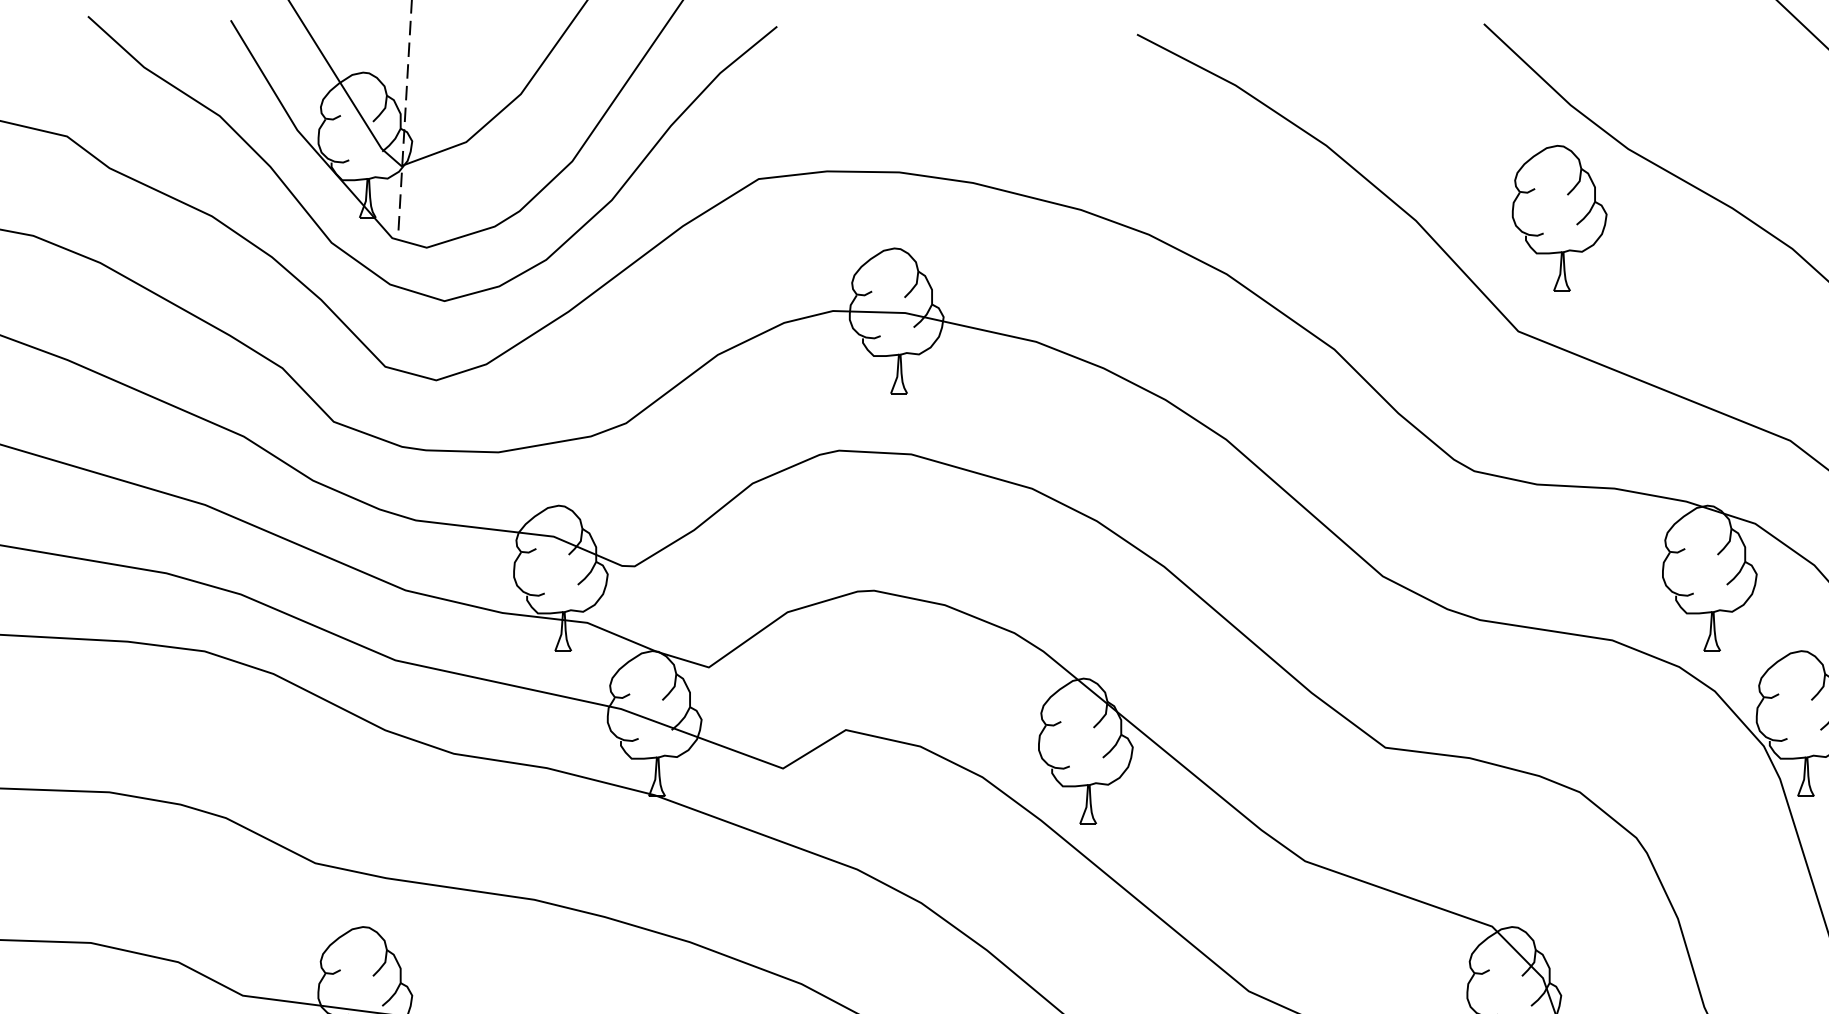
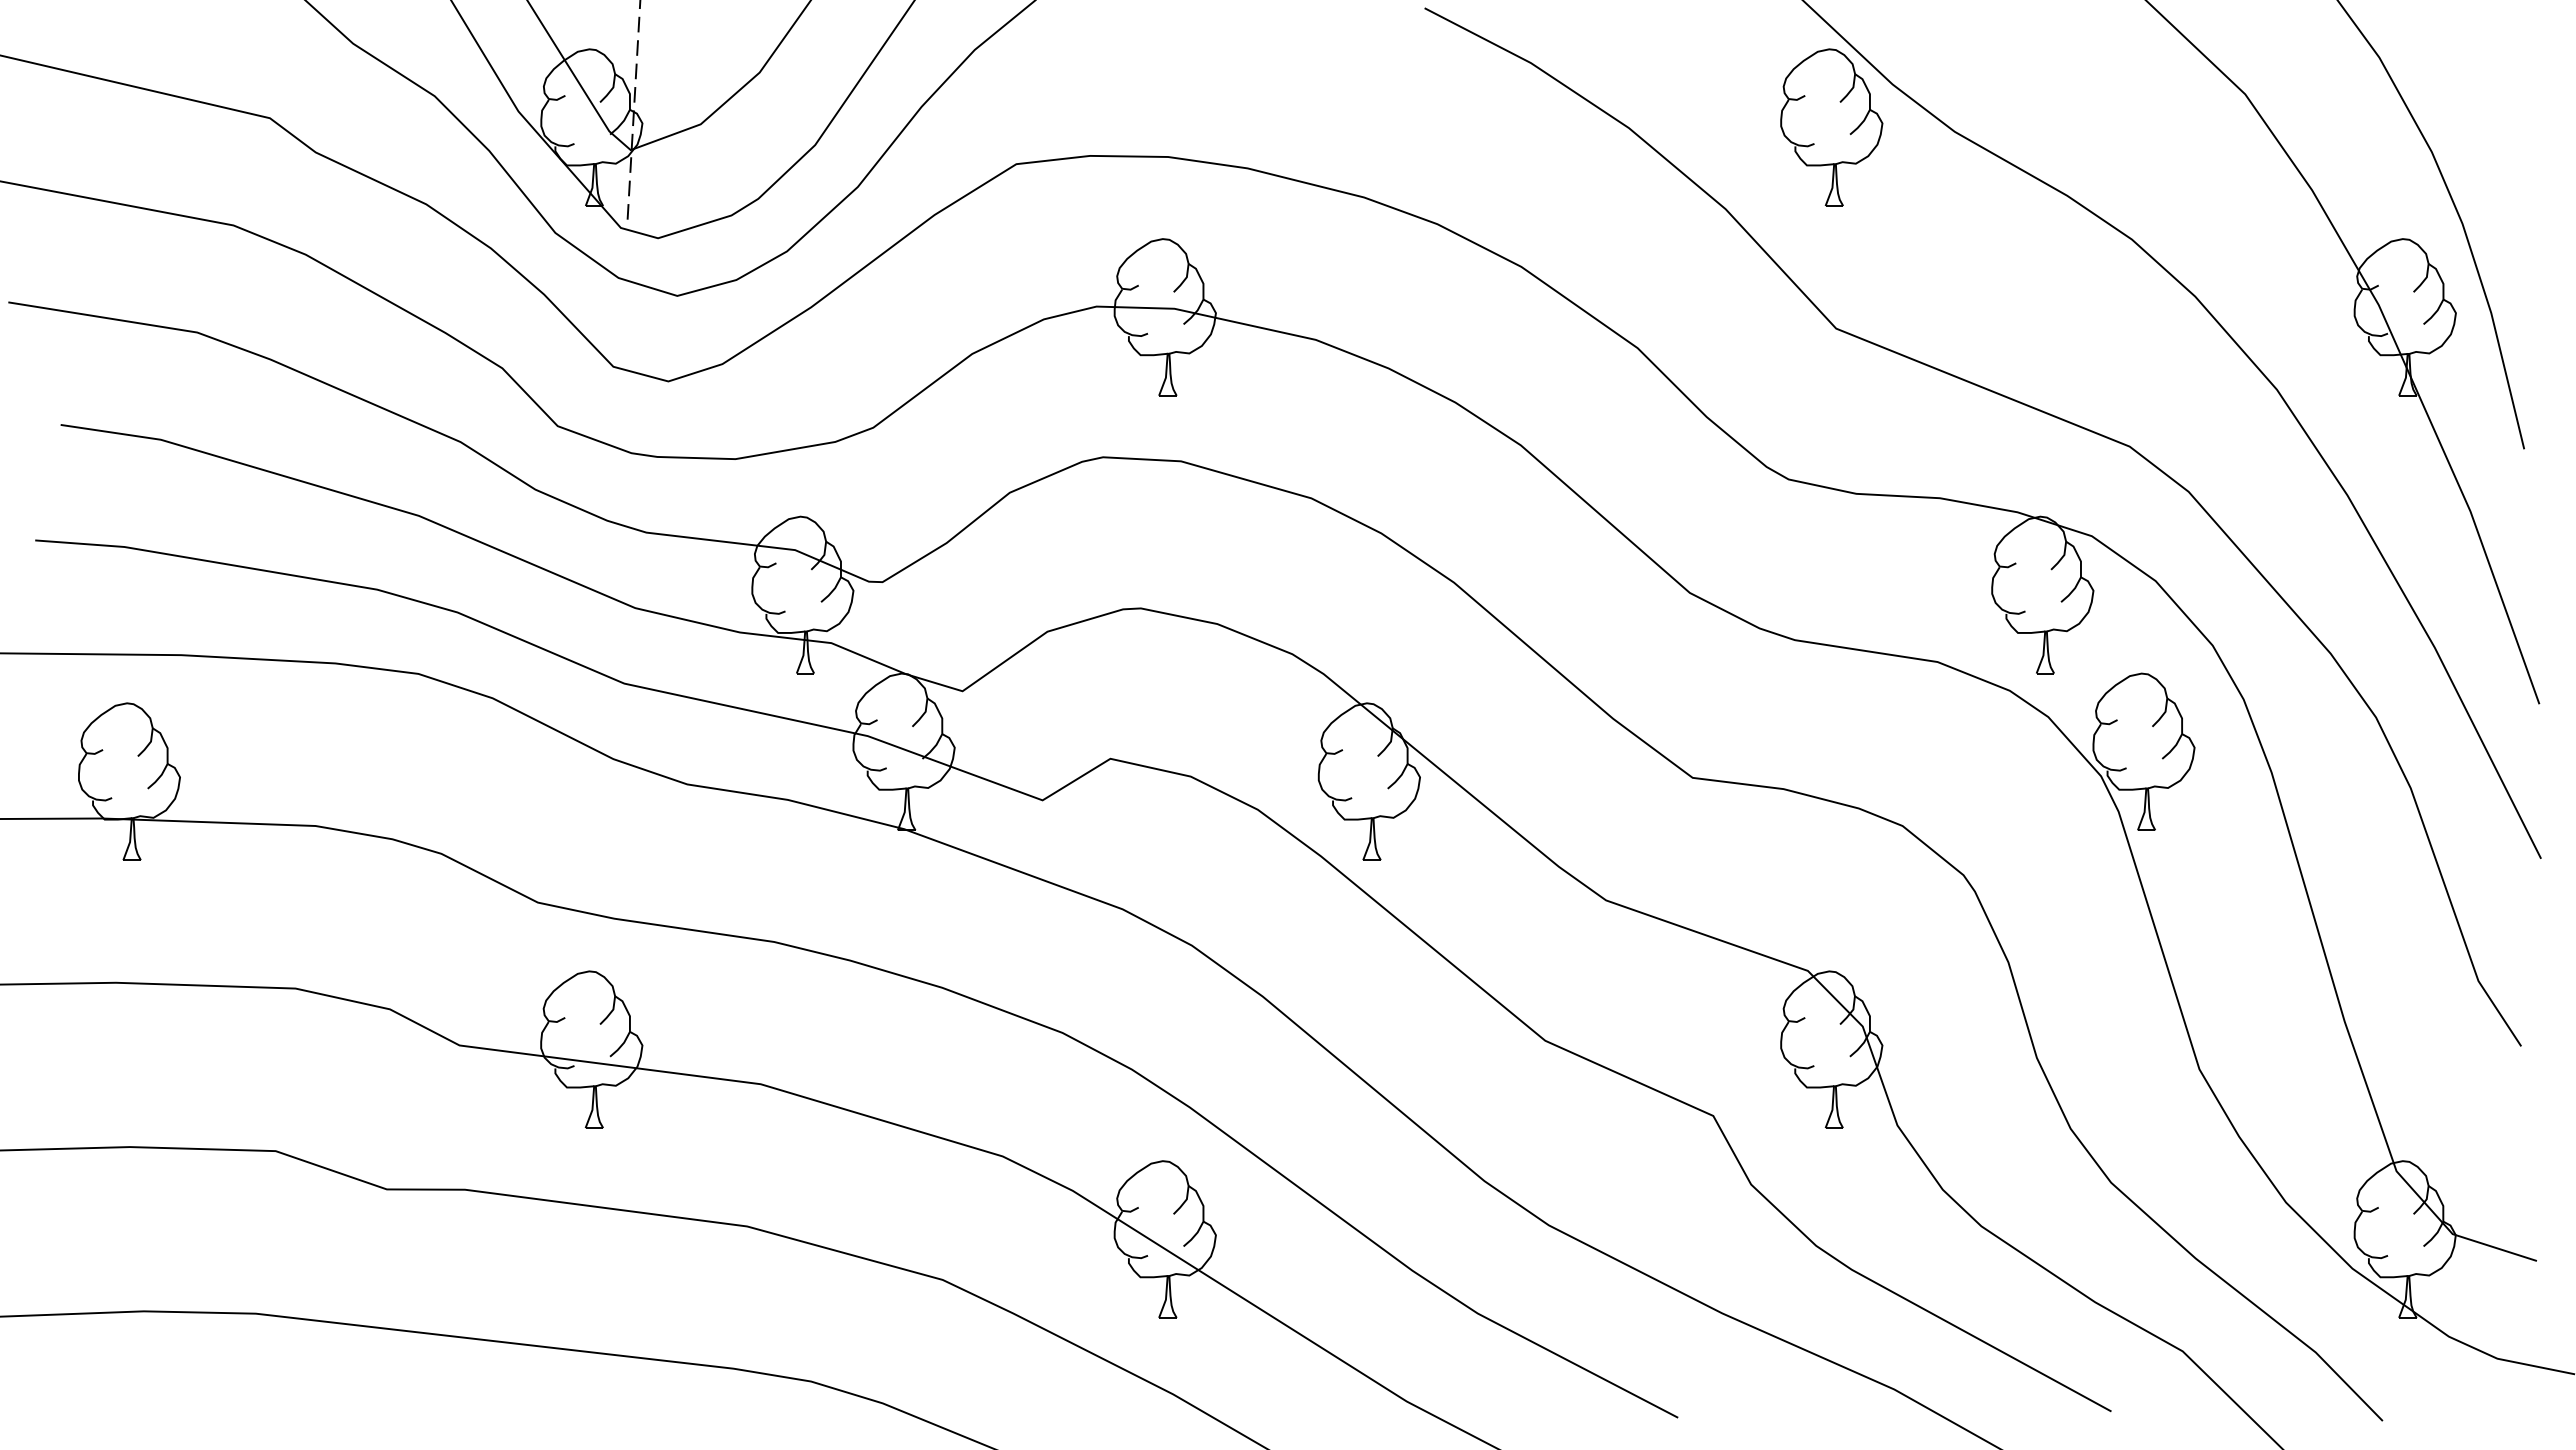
part: (1559, 218) -> (1831, 127), moved

